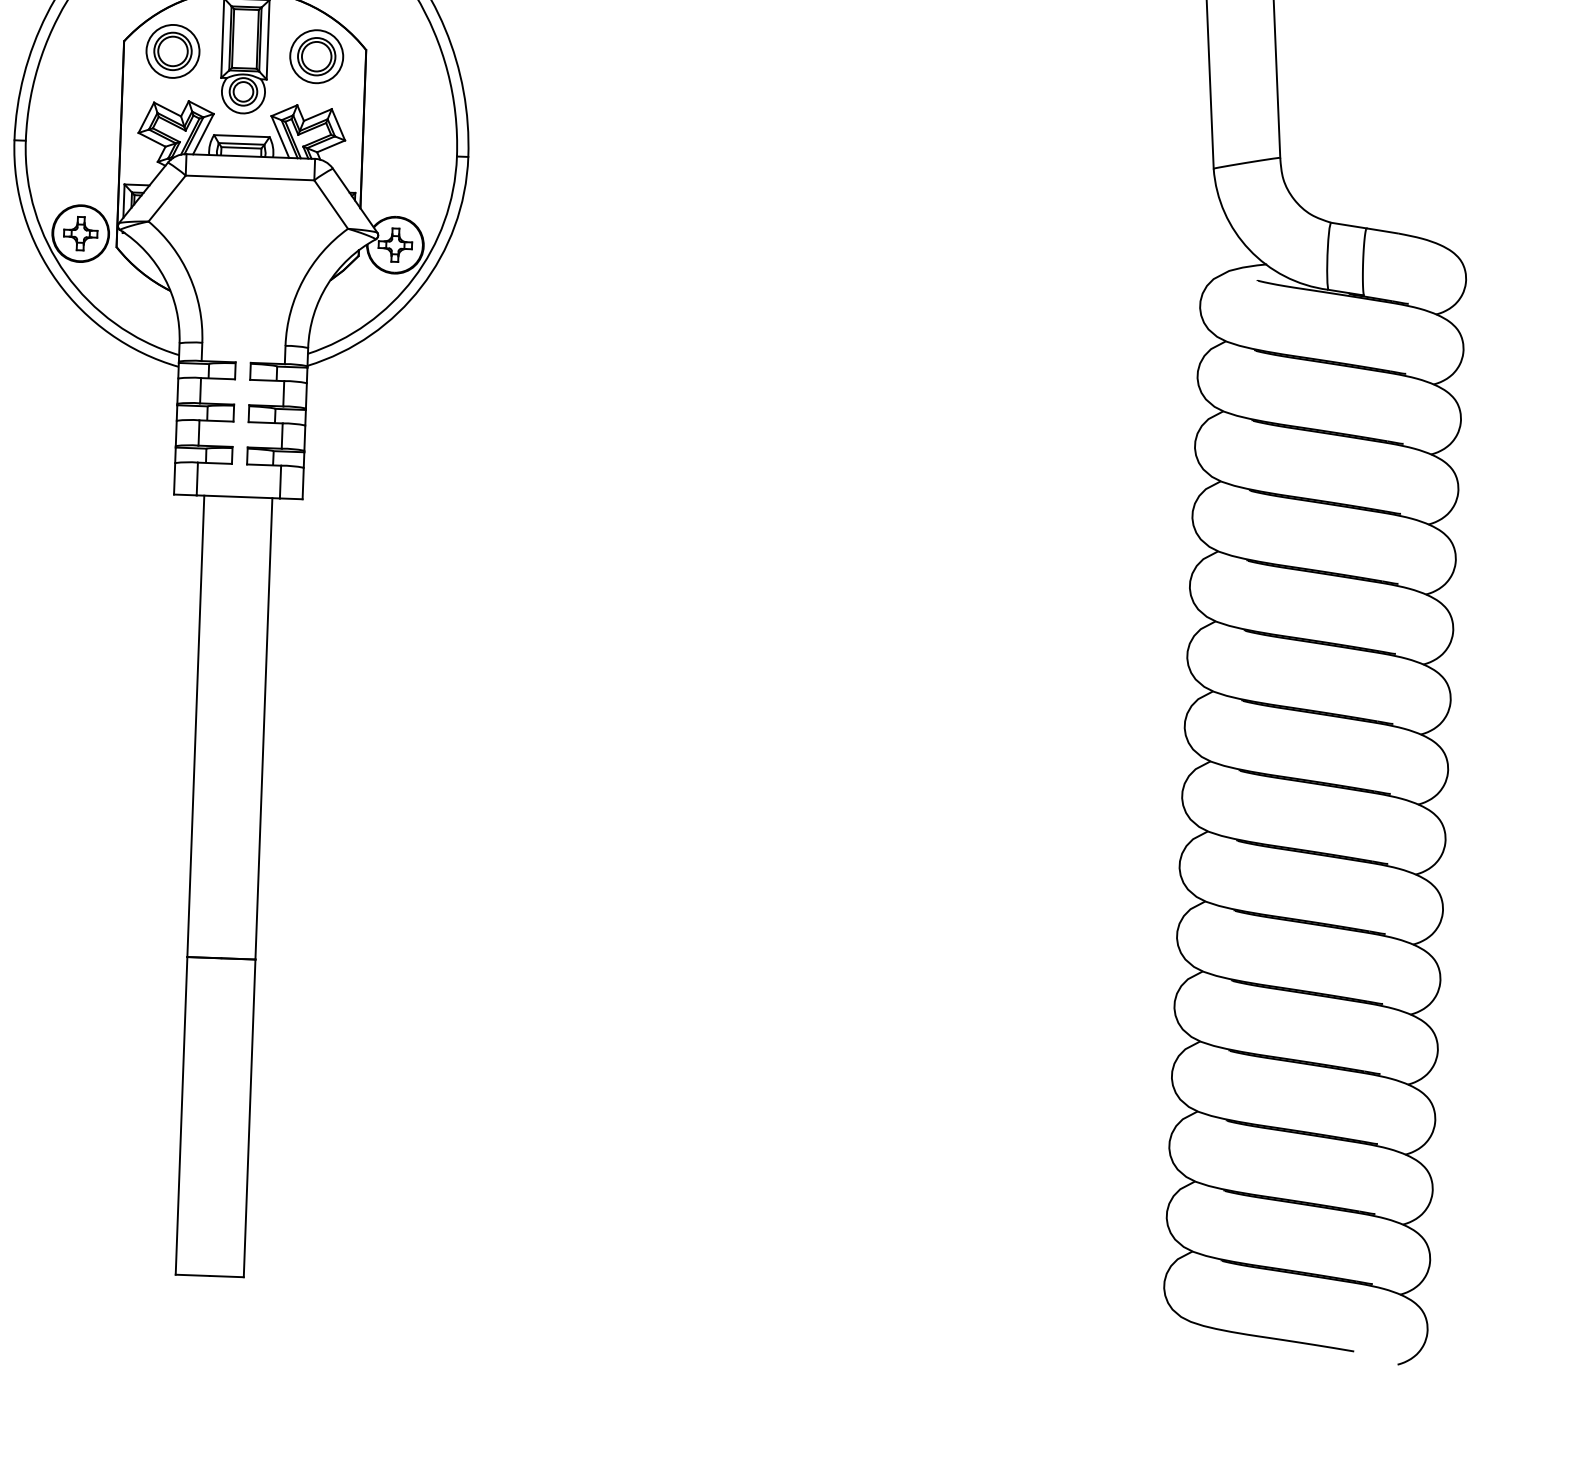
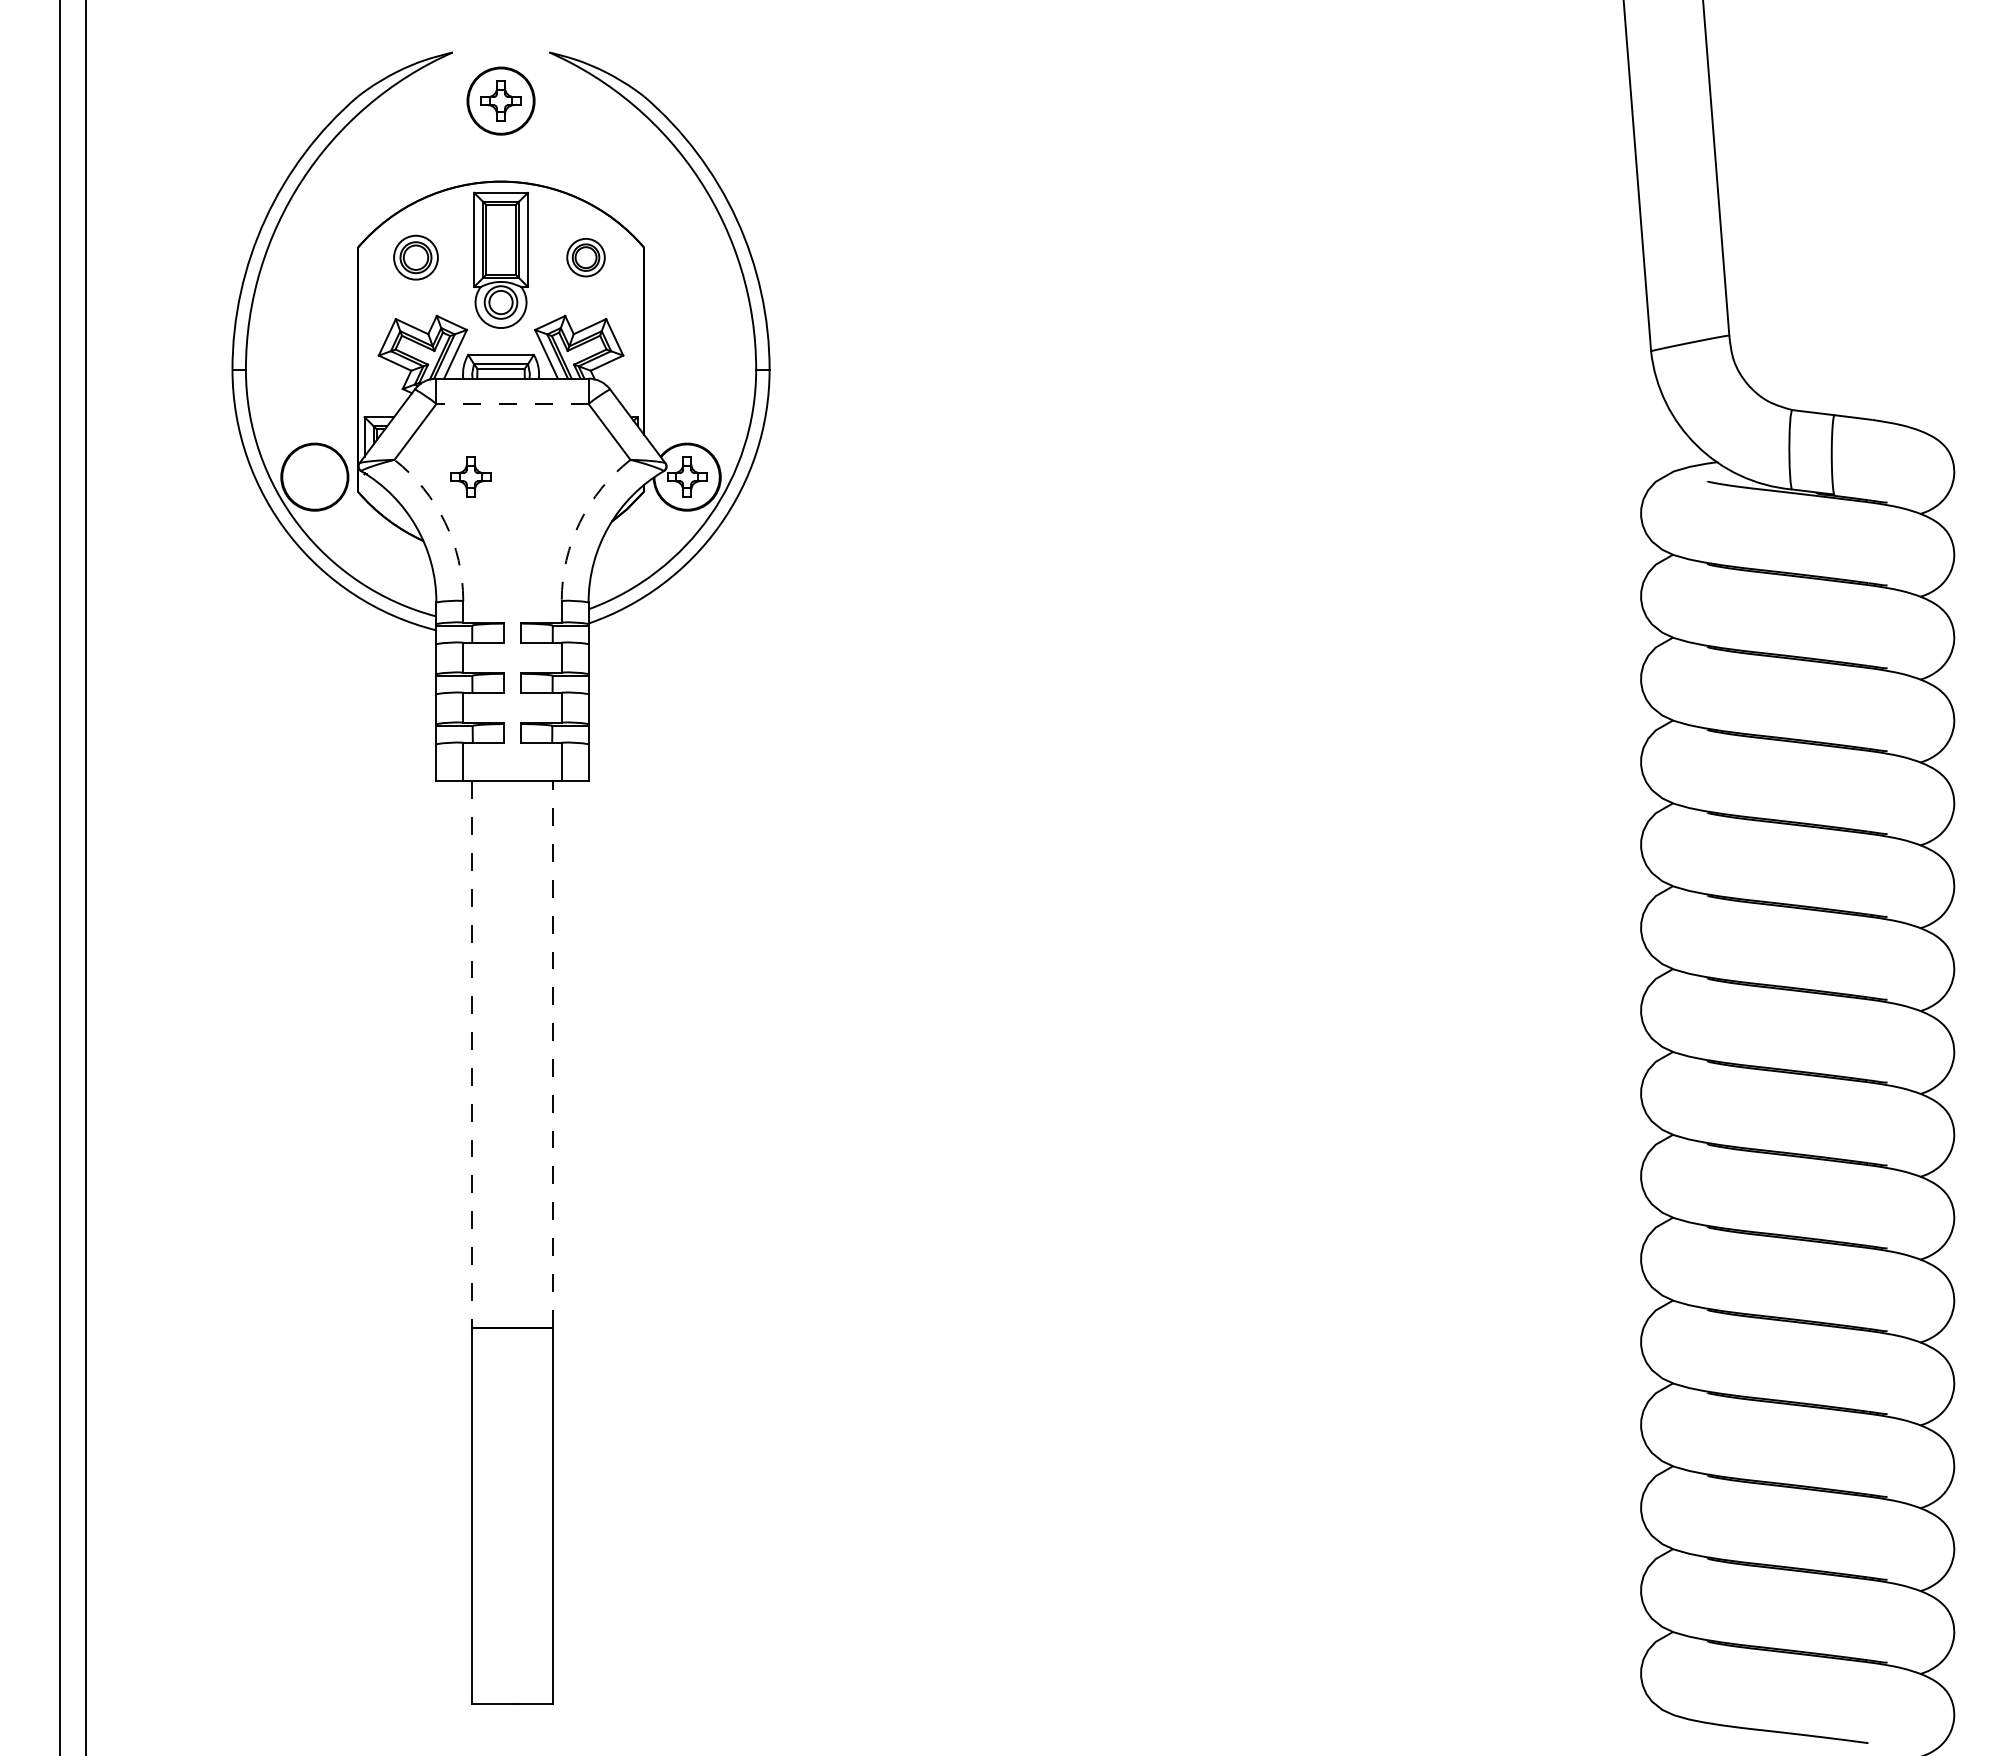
part: (172, 51) -> (415, 257), size x0.7
part: (316, 56) -> (585, 257), size x0.6
line: (250, 178) -> (512, 404), solid -> dashed
part: (80, 233) -> (470, 476), moved
arc: (189, 276) -> (445, 522), solid -> dashed
arc: (302, 280) -> (579, 522), solid -> dashed
line: (196, 727) -> (472, 1055), solid -> dashed
line: (263, 728) -> (552, 1054), solid -> dashed

